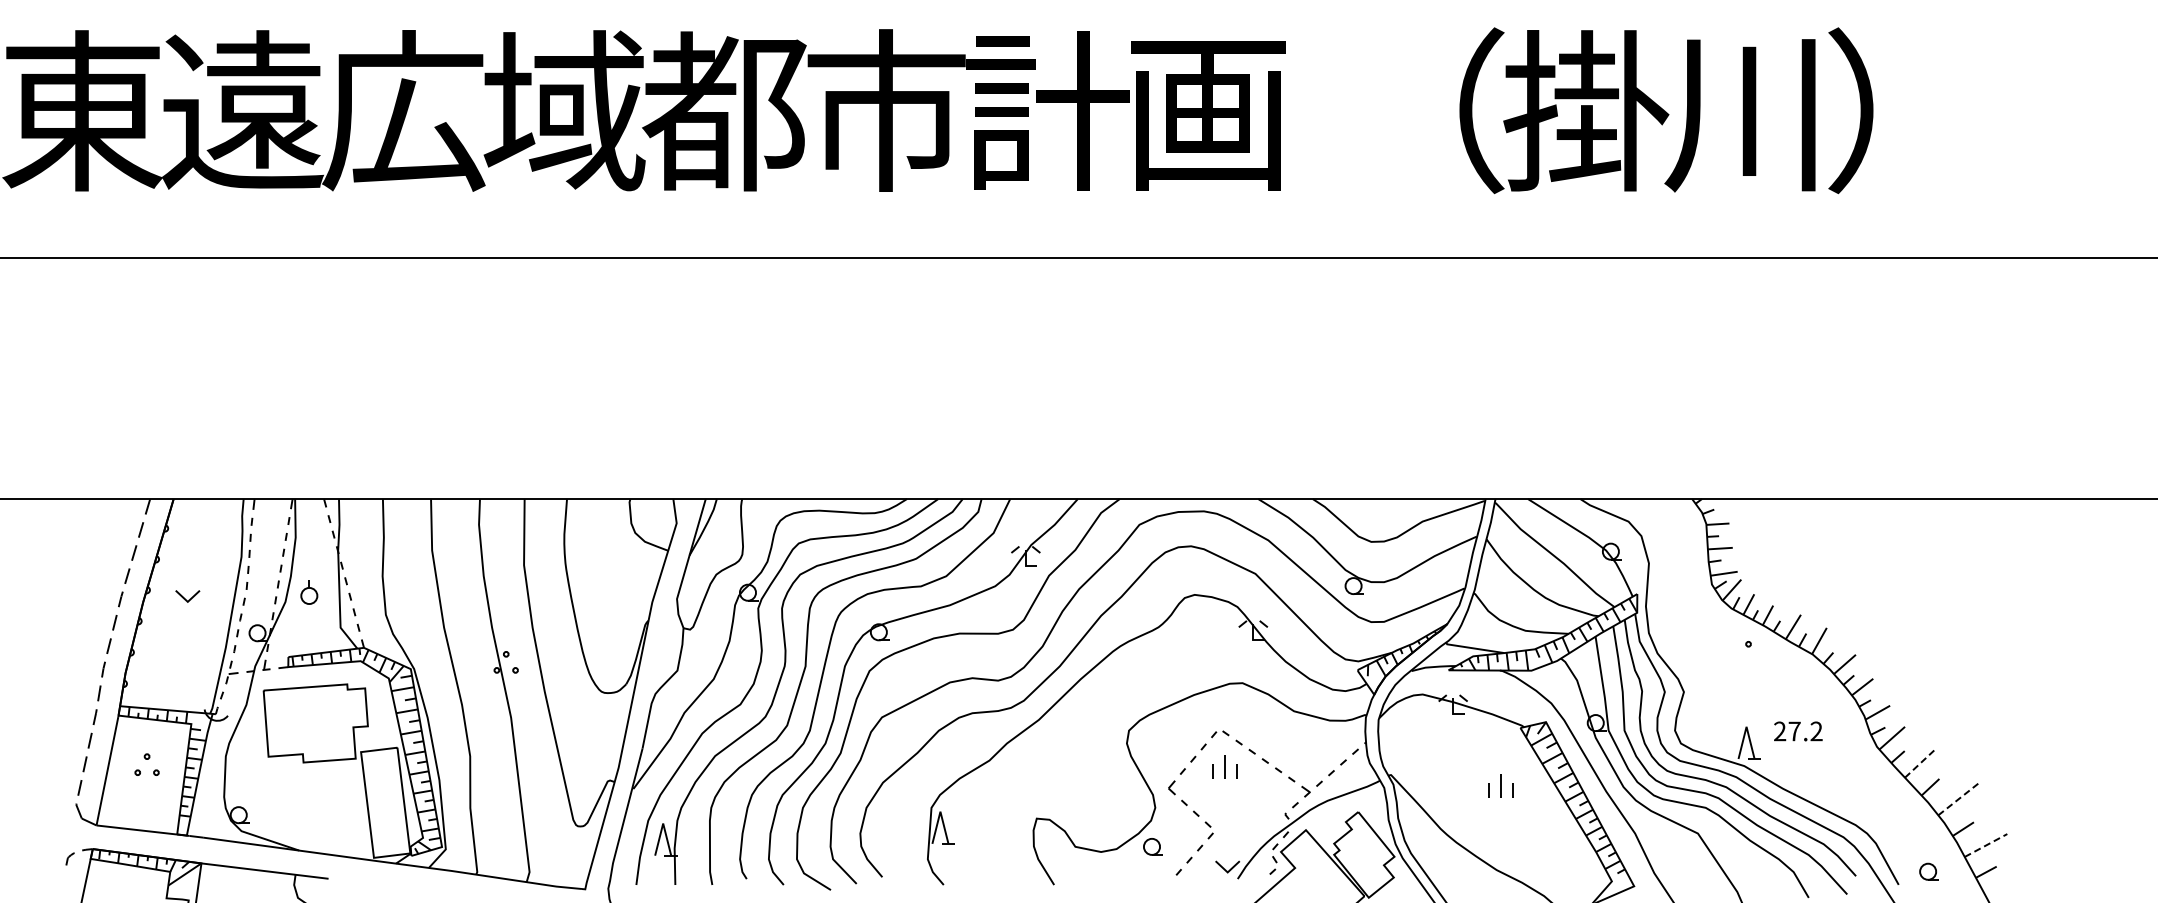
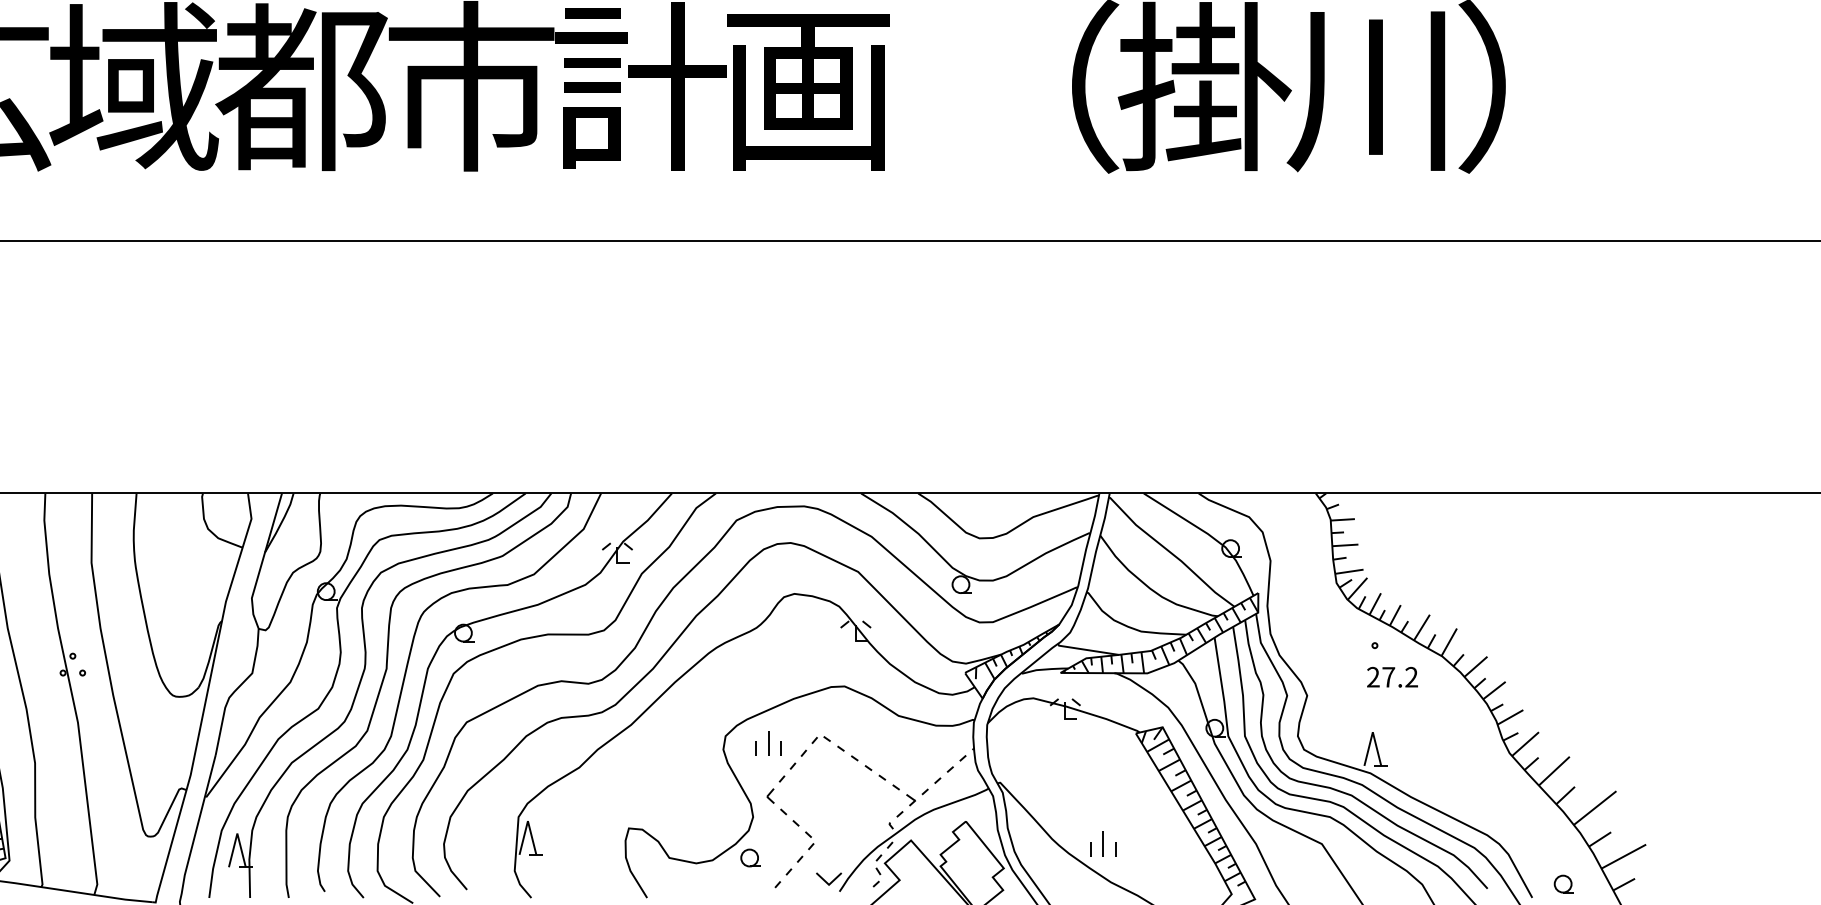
text: (1798, 731) -> (1392, 677), moved
line: (1920, 763) -> (1555, 770), dashed -> solid
part: (1224, 766) -> (768, 743), moved
part: (1500, 785) -> (1102, 843), moved
line: (1958, 799) -> (1594, 808), dashed -> solid
line: (1986, 845) -> (1624, 856), dashed -> solid

